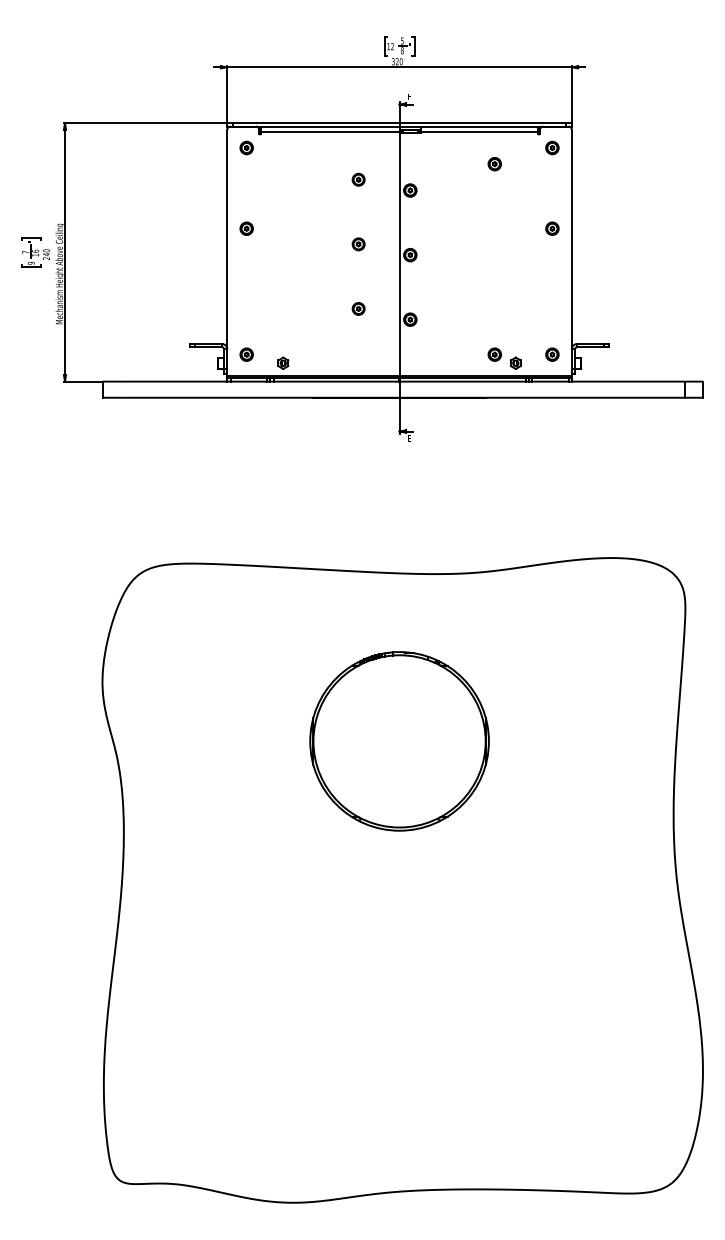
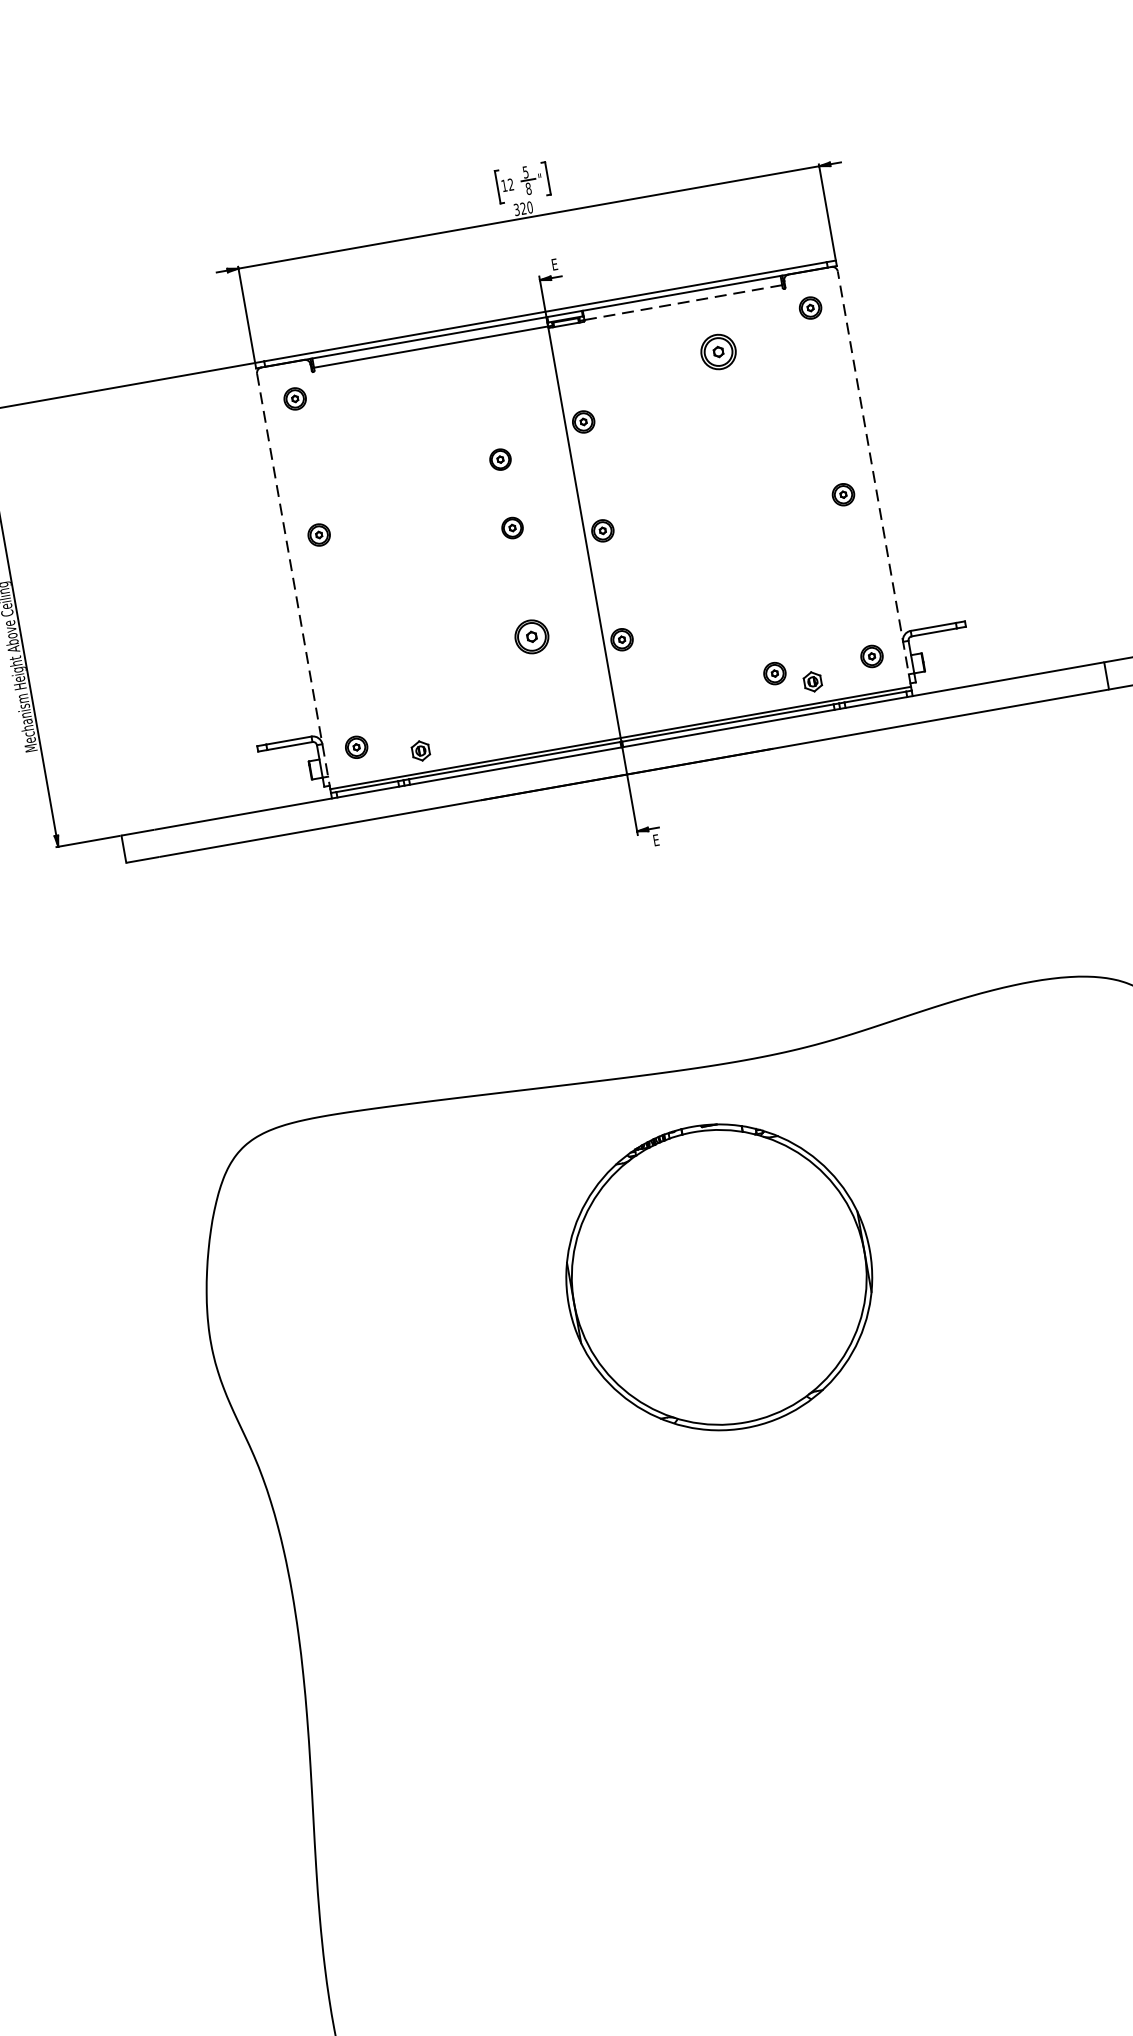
line: (479, 132) -> (683, 303), solid -> dashed
part: (494, 164) -> (717, 353), size x1.6
part: (358, 179) -> (500, 459), moved
part: (552, 228) -> (843, 494), moved
line: (571, 252) -> (873, 478), solid -> dashed
line: (227, 253) -> (294, 582), solid -> dashed
part: (358, 308) -> (531, 636), size x1.6
part: (399, 741) -> (719, 1277), moved

